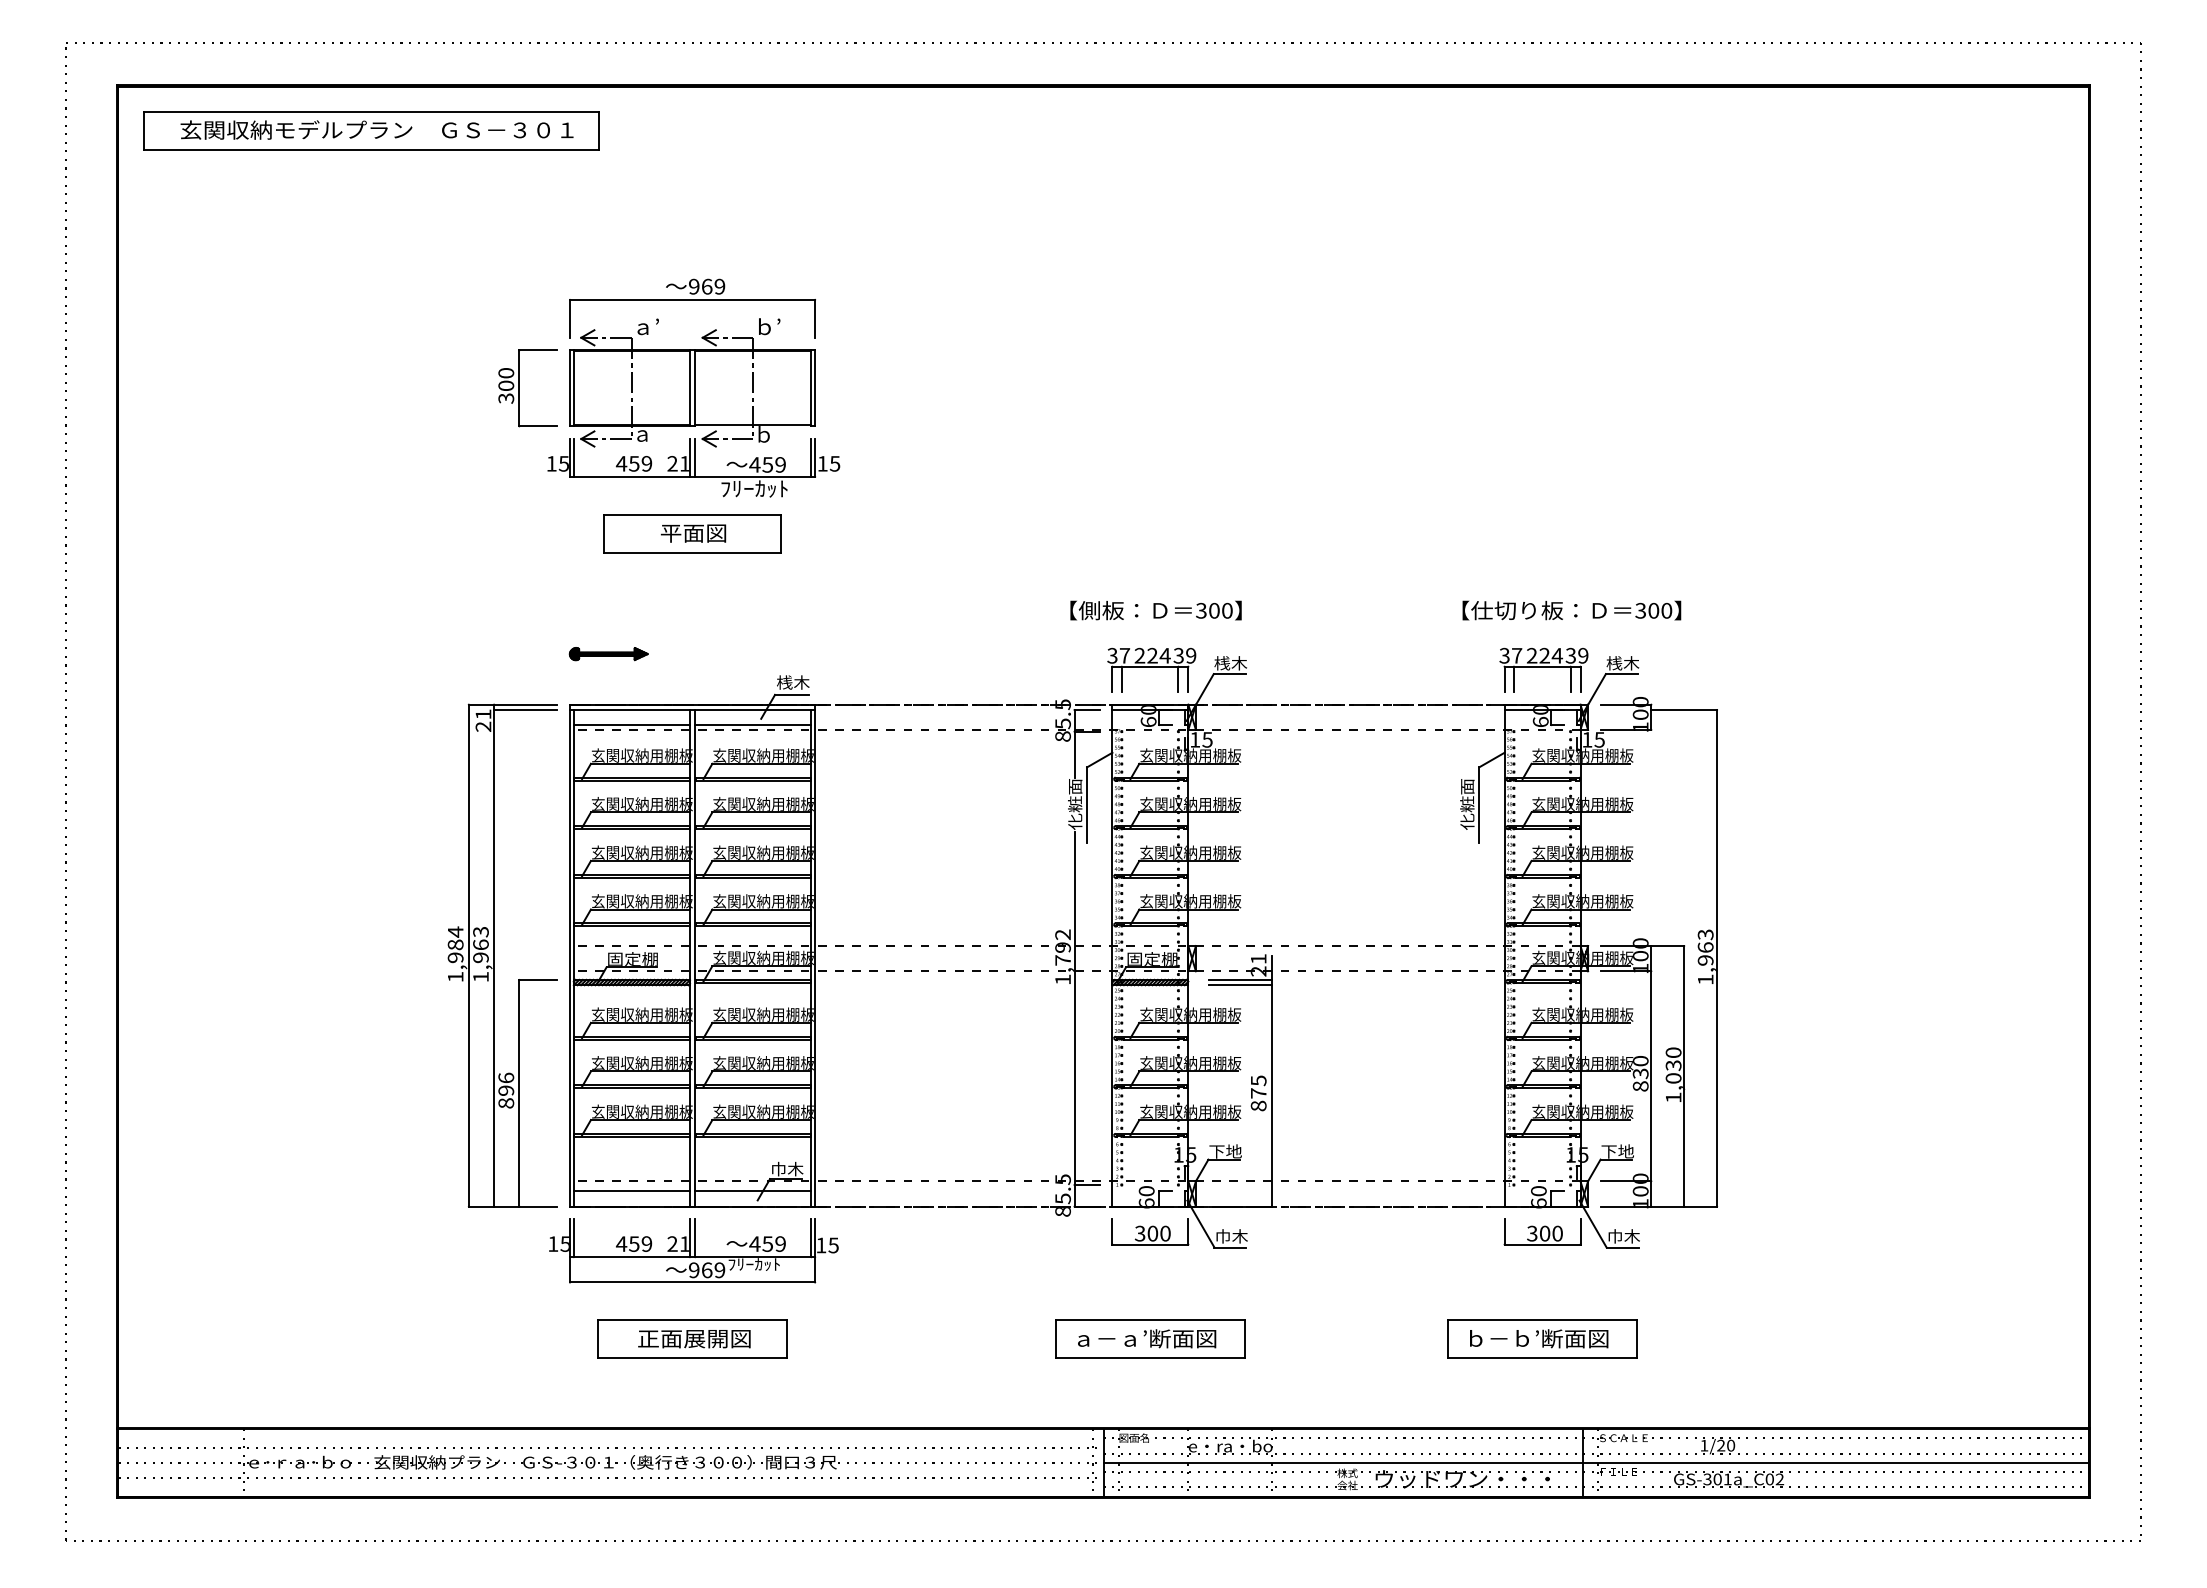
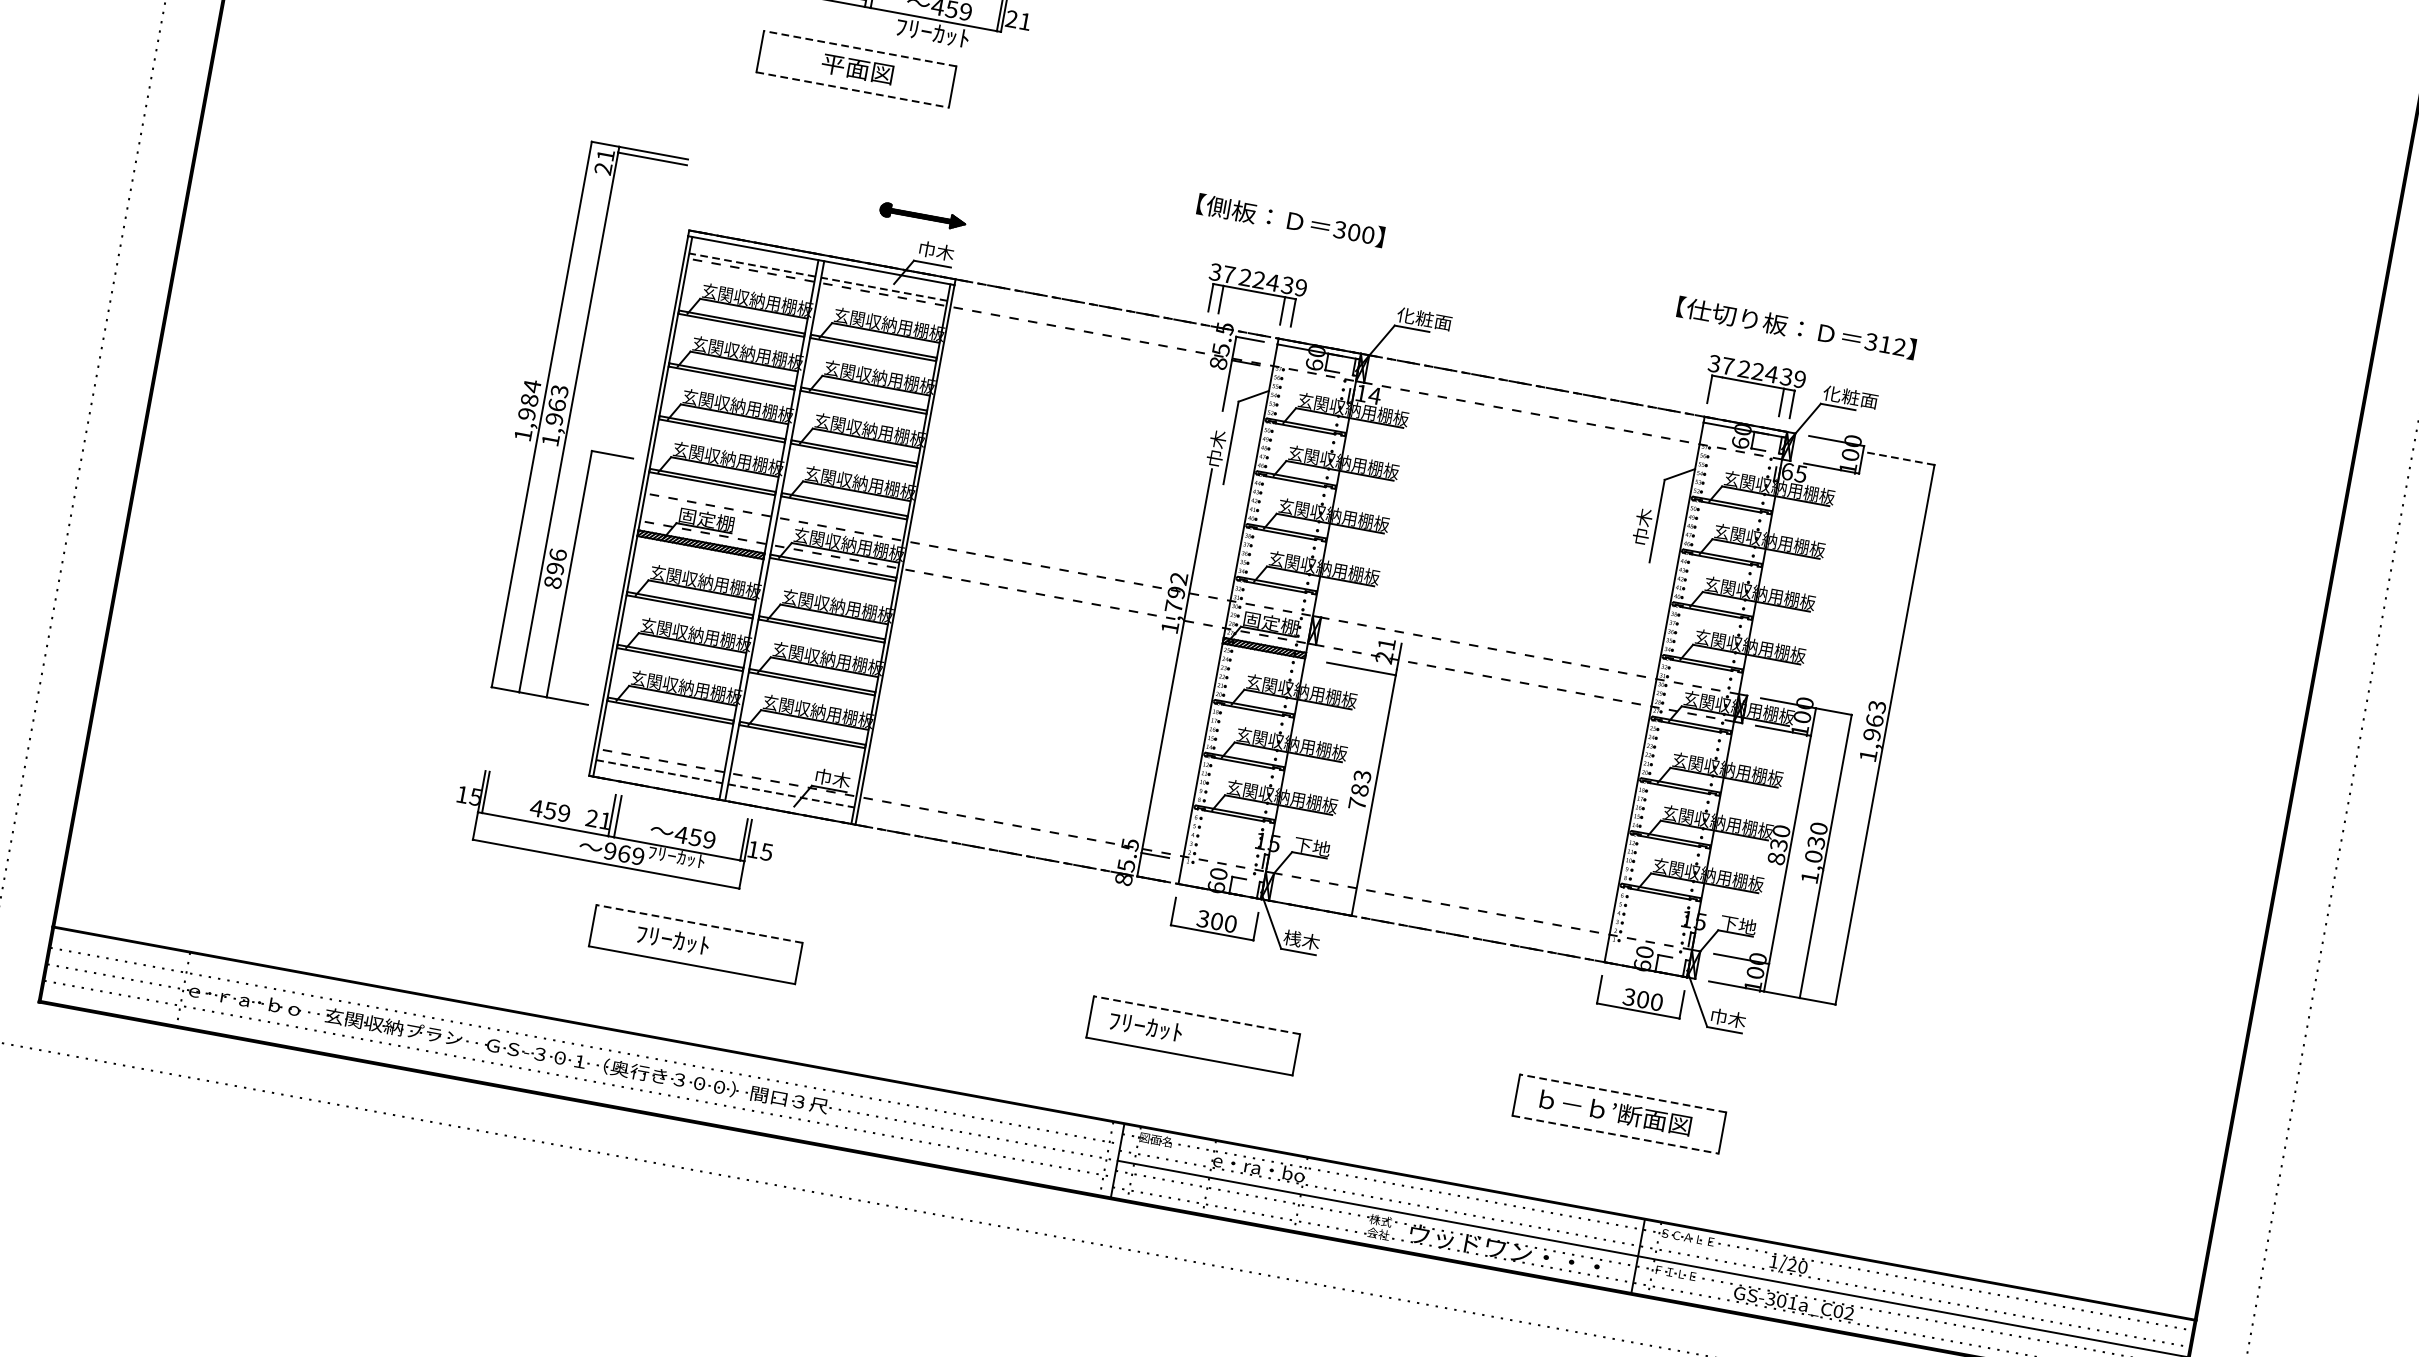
text: (828, 463) -> (1018, 19), 15 -> 21
line: (692, 514) -> (860, 48), solid -> dashed
line: (692, 552) -> (852, 89), solid -> dashed
text: (1155, 610) -> (1290, 220), moved
text: (1660, 610) -> (1892, 345), 300 -> 312
part: (608, 654) -> (922, 216), moved
text: (1239, 663) -> (1424, 319), 桟木 -> 化粧面
text: (1631, 663) -> (1850, 397), 桟木 -> 化粧面
part: (1151, 669) -> (1255, 294), moved
line: (1513, 678) -> (1719, 390), removed
text: (784, 682) -> (926, 249), 桟木 -> 巾木
line: (1684, 709) -> (1899, 457), solid -> dashed
line: (631, 725) -> (751, 265), solid -> dashed
line: (752, 725) -> (883, 289), solid -> dashed
text: (1207, 739) -> (1374, 395), 15 -> 14
text: (1587, 739) -> (1787, 471), 15 -> 65
text: (1075, 804) -> (1218, 439), 化粧面 -> 巾木
text: (1467, 804) -> (1644, 517), 化粧面 -> 巾木
part: (494, 955) -> (569, 419), moved
line: (1239, 979) -> (1361, 662), removed
text: (1258, 1093) -> (1359, 790), 875 -> 783
line: (632, 1191) -> (660, 771), solid -> dashed
line: (753, 1191) -> (791, 796), solid -> dashed
text: (1222, 1236) -> (1292, 938), 巾木 -> 桟木
part: (693, 1250) -> (613, 829), moved
line: (692, 1320) -> (699, 924), solid -> dashed
line: (1150, 1320) -> (1197, 1015), solid -> dashed
line: (1542, 1320) -> (1623, 1093), solid -> dashed
text: (1144, 1338) -> (1187, 1033), ａ－ａ’断面図 -> ﾌﾘｰｶｯﾄ
text: (694, 1339) -> (697, 945), 正面展開図 -> ﾌﾘｰｶｯﾄ
line: (1542, 1358) -> (1615, 1134), solid -> dashed

